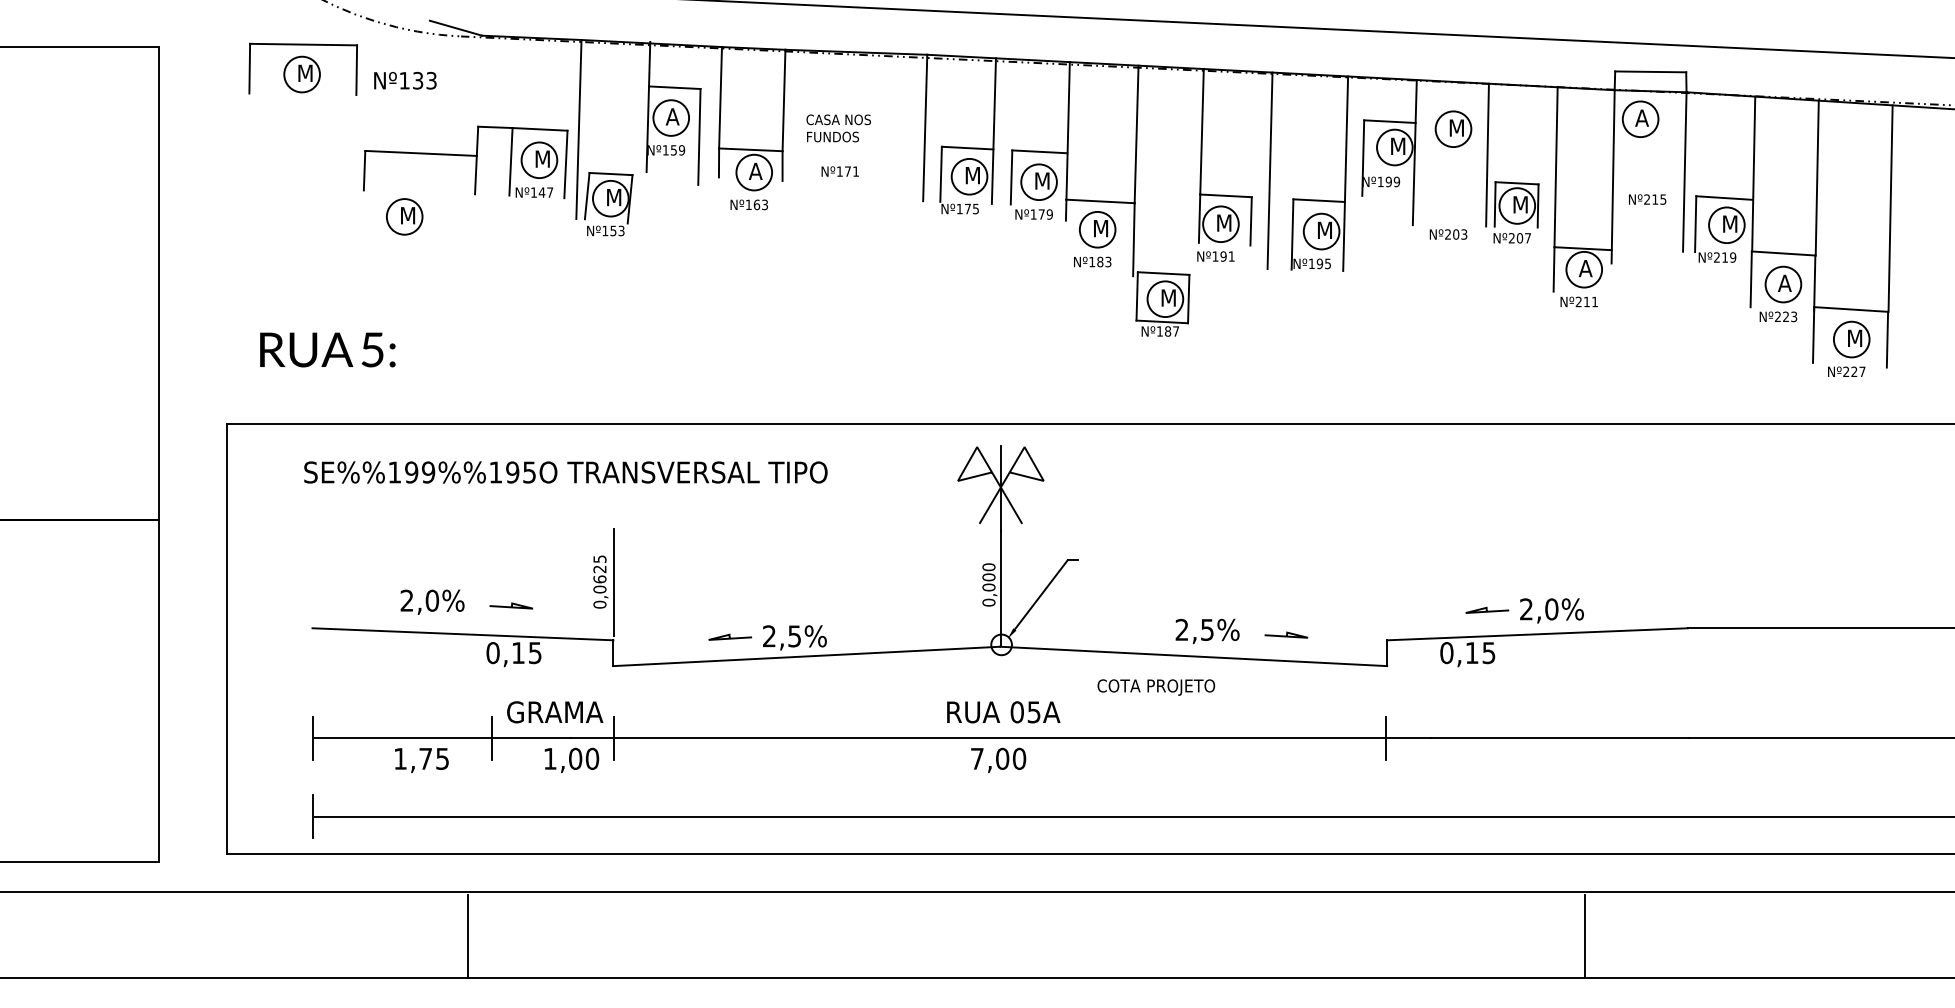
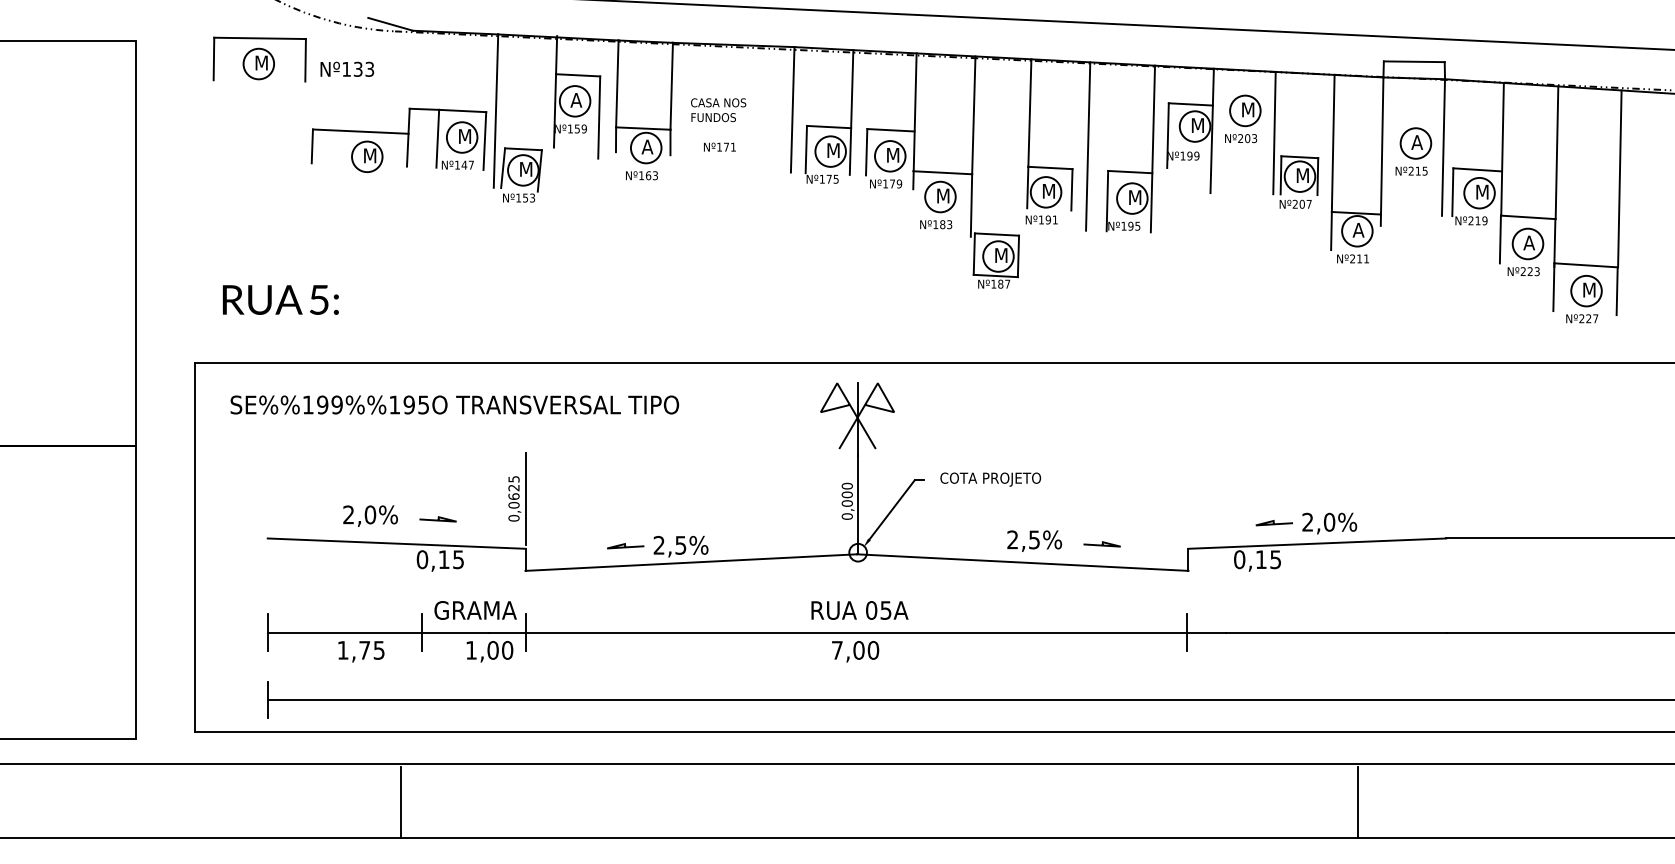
part: (1640, 118) -> (1415, 142), moved
part: (404, 216) -> (367, 156), moved
text: (1448, 234) -> (1241, 138), moved
text: (565, 472) -> (454, 405), moved
text: (1156, 687) -> (990, 479), moved

